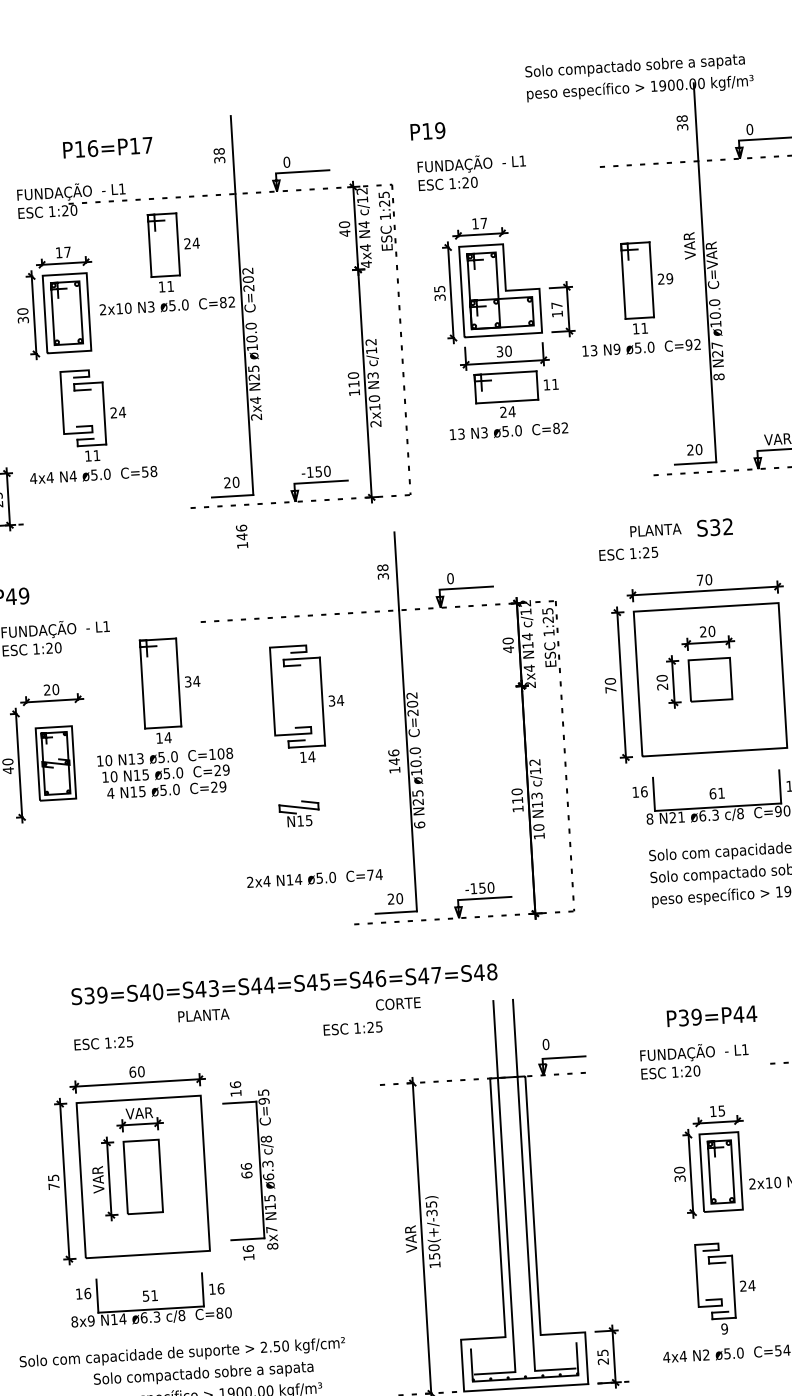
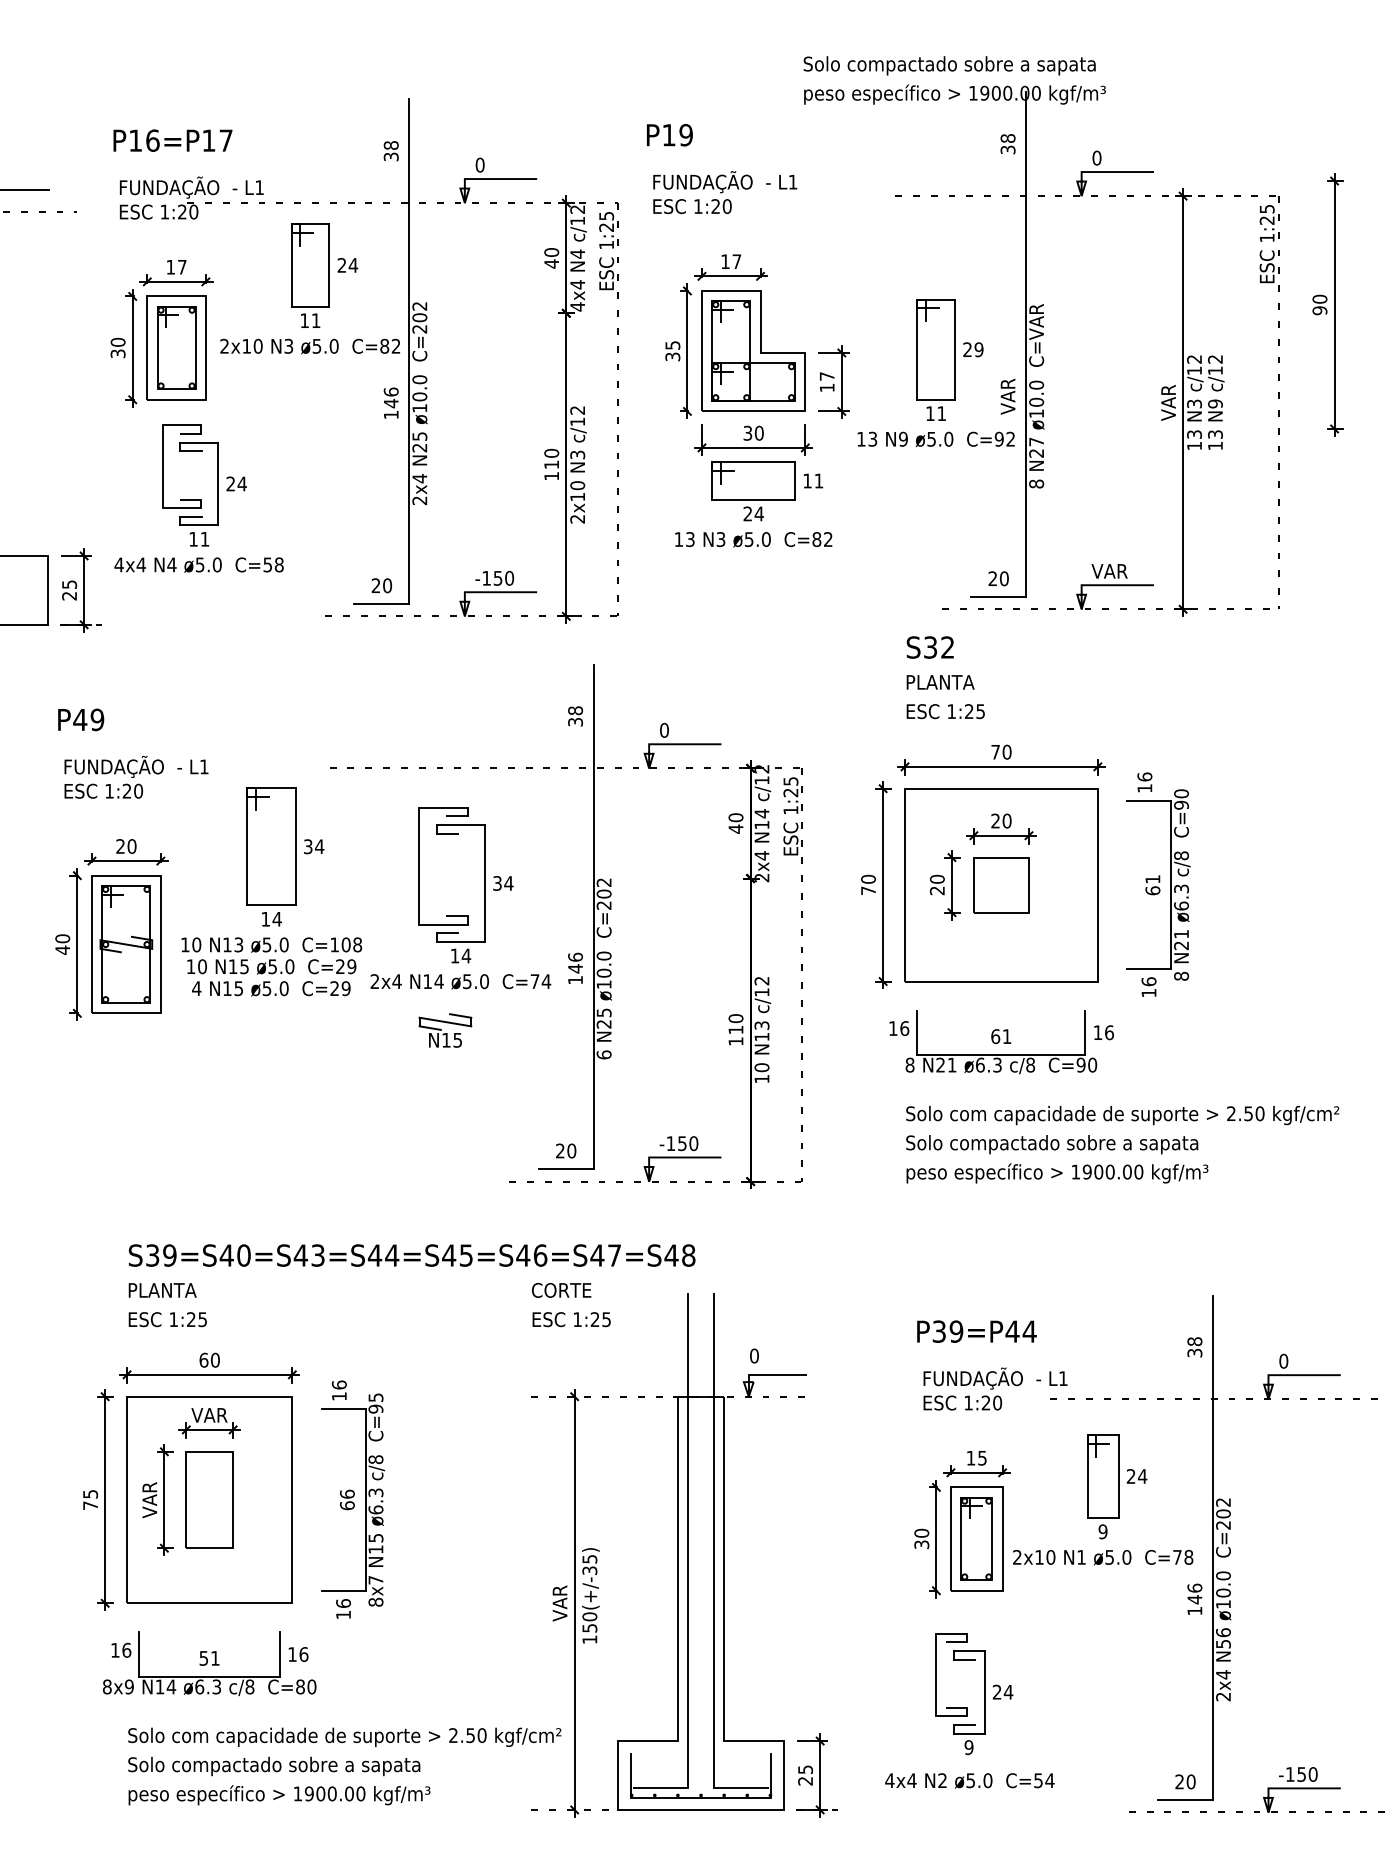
text: (107, 147) -> (172, 140), moved
text: (689, 245) -> (1007, 396), moved
text: (714, 527) -> (929, 647), moved
text: (241, 536) -> (390, 402), moved
text: (628, 553) -> (945, 711), moved
part: (56, 763) -> (126, 944), size x1.43
text: (314, 878) -> (460, 981), moved
text: (203, 1015) -> (162, 1290), moved
text: (352, 1028) -> (571, 1319), moved
text: (694, 1060) -> (995, 1388), moved
text: (182, 1352) -> (344, 1736), moved

